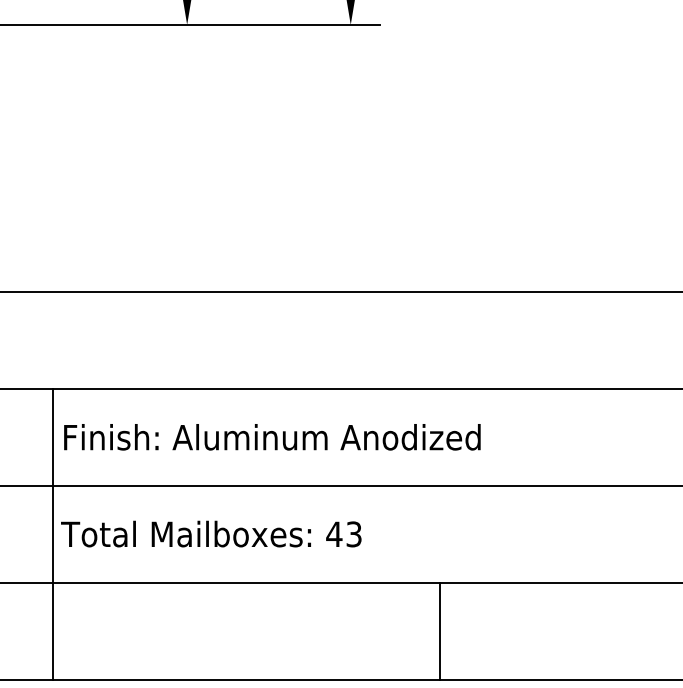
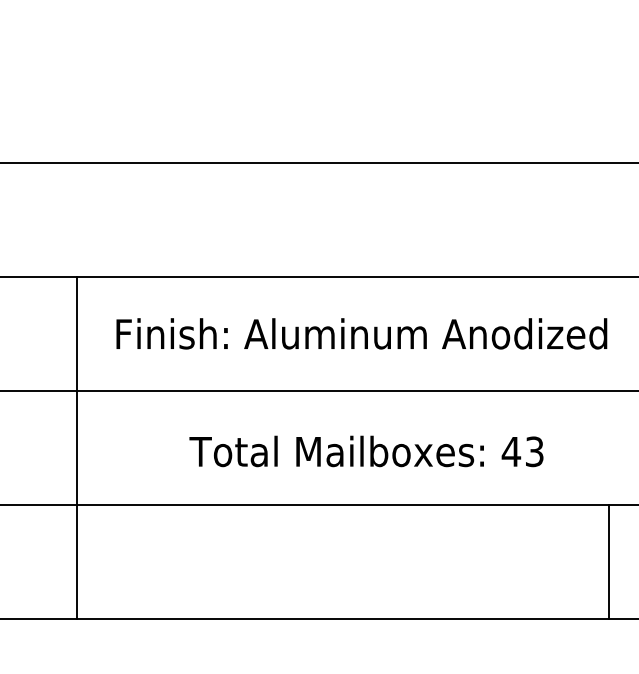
text: (211, 533) -> (366, 450), moved
line: (52, 534) -> (76, 448), moved
line: (440, 630) -> (609, 561), moved

